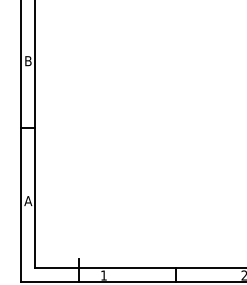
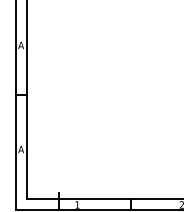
text: (28, 61) -> (21, 45), B -> A

